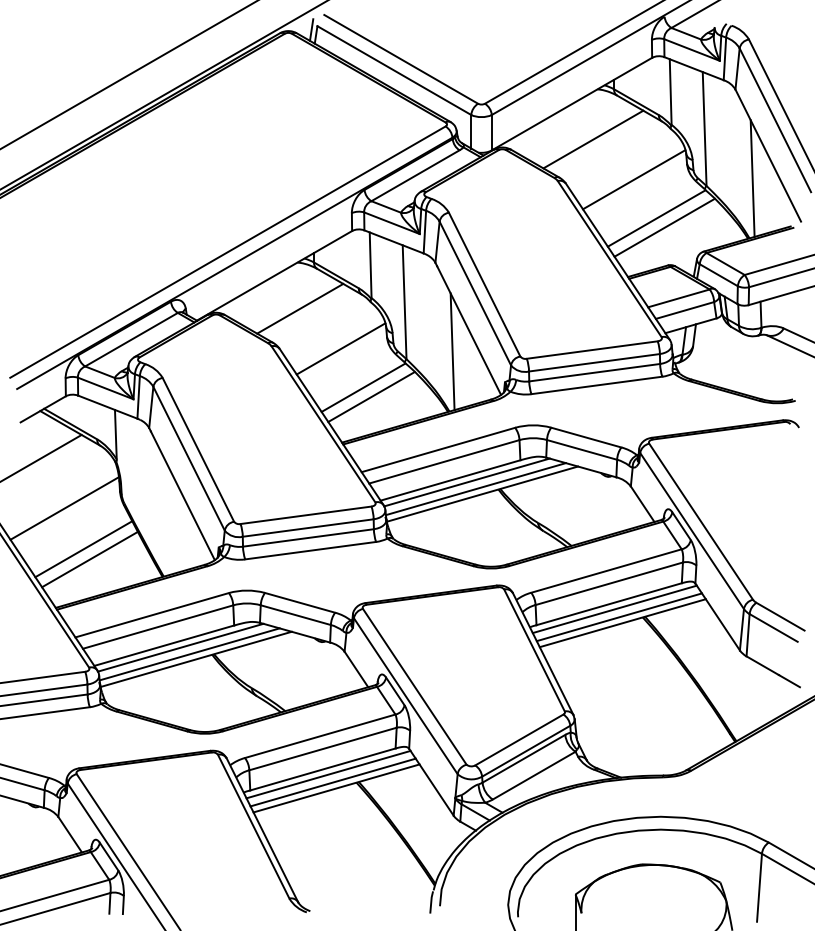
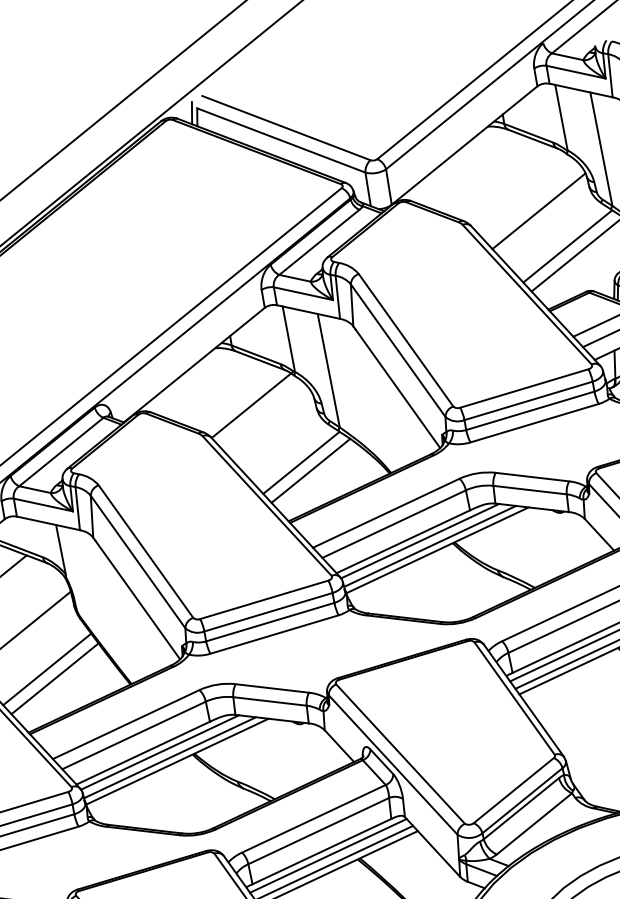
line: (593, 139) -> (491, 177), removed
line: (300, 308) -> (225, 393), removed
line: (340, 348) -> (252, 403), moved
line: (452, 351) -> (384, 412), removed

